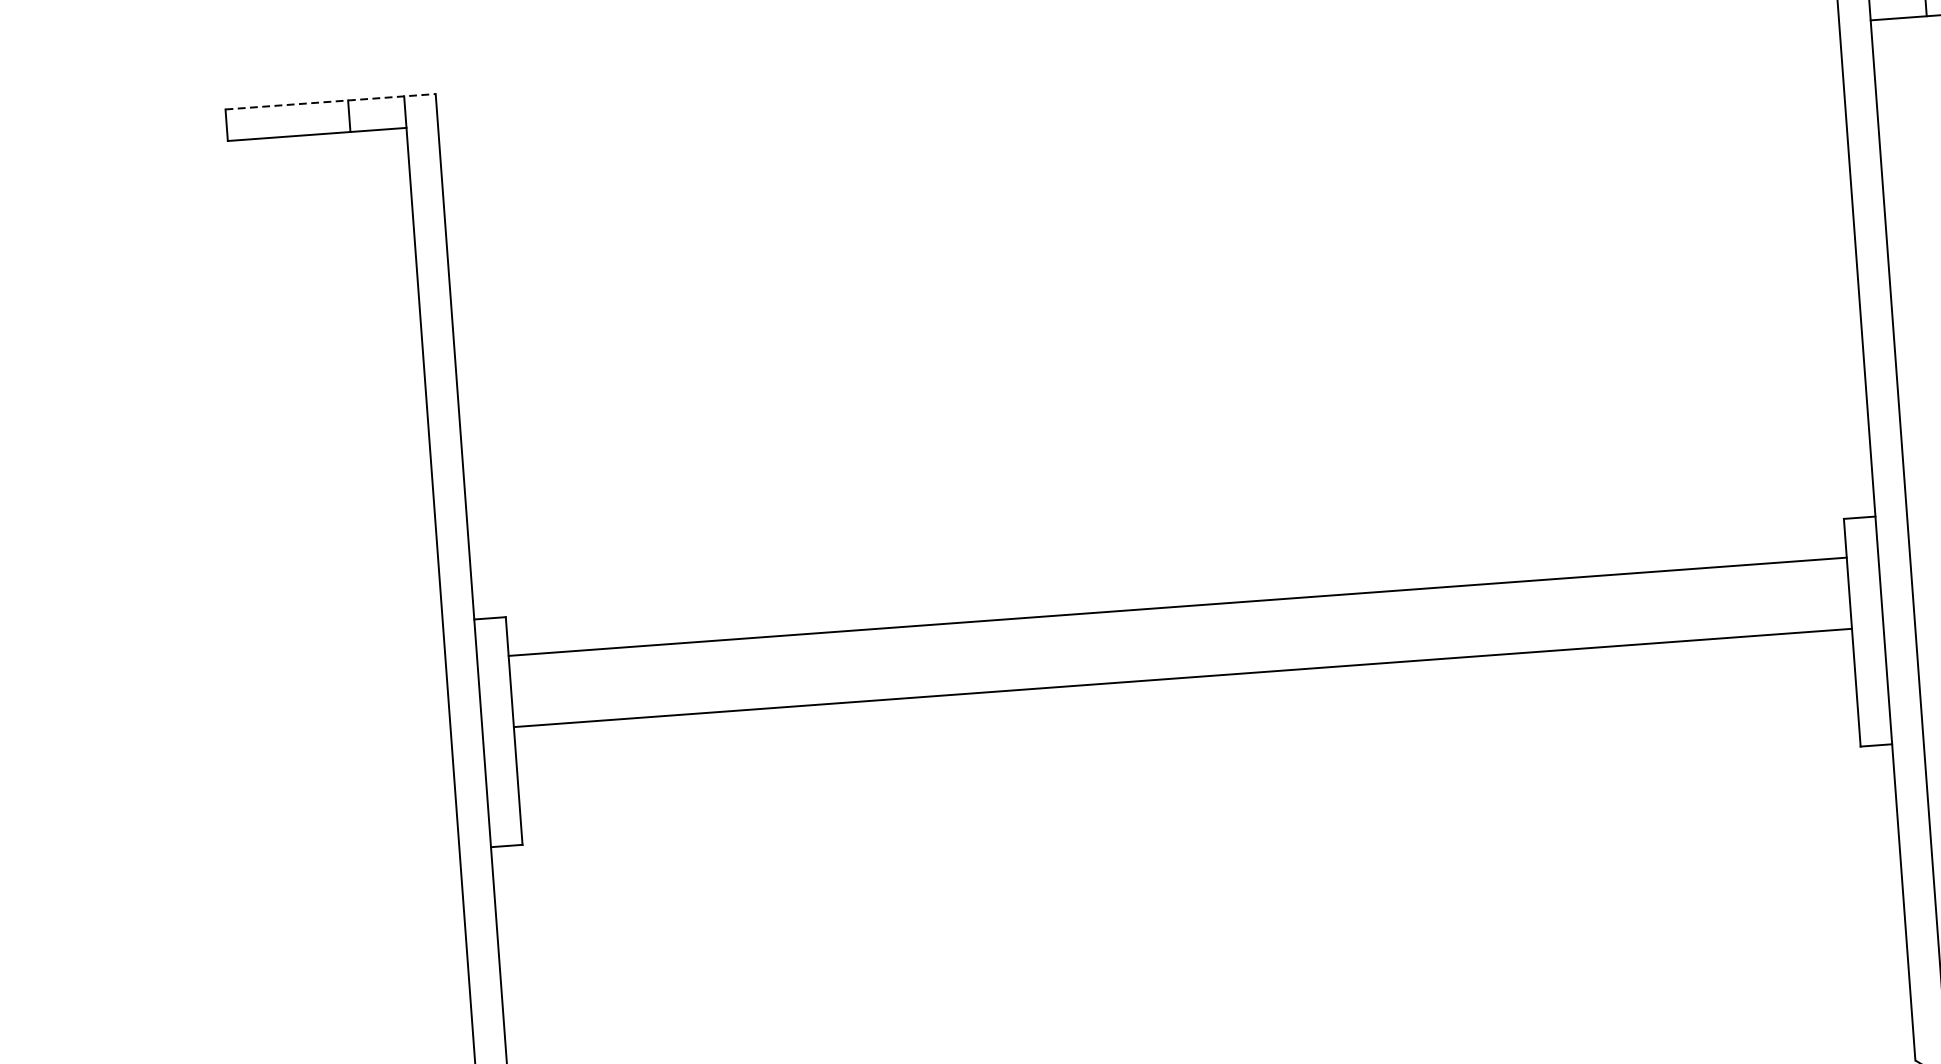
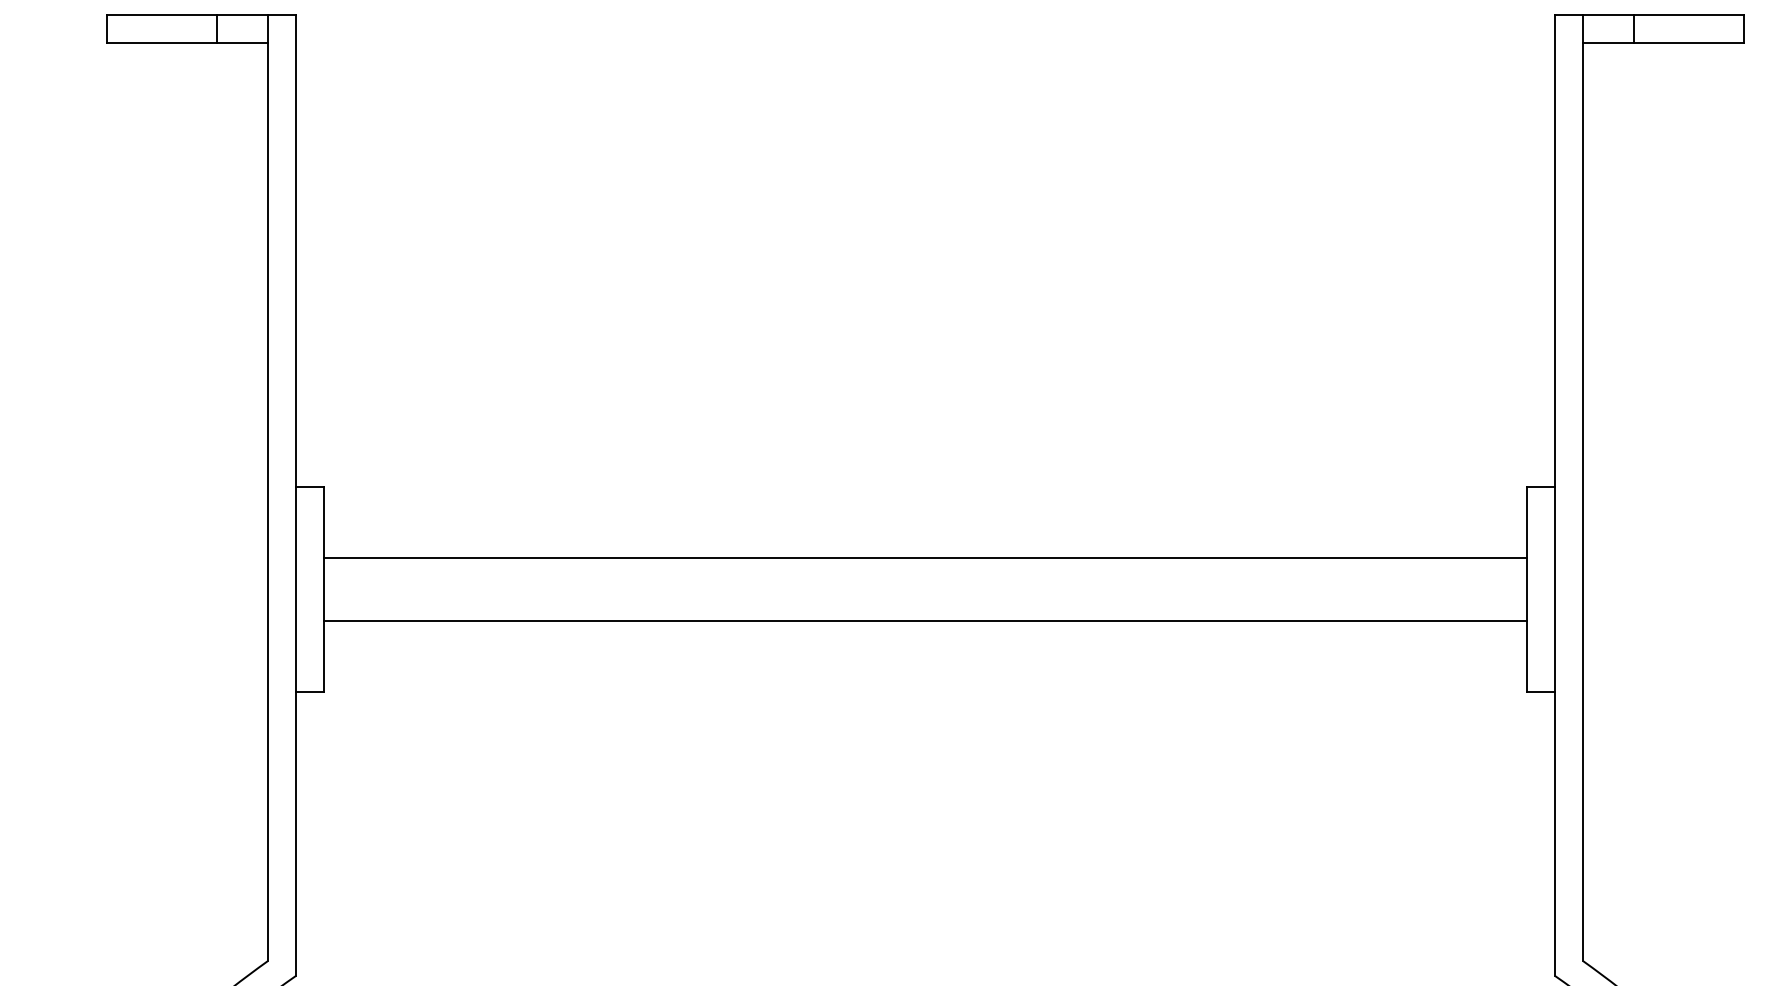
line: (331, 102) -> (202, 15), dashed -> solid
line: (1177, 607) -> (925, 558), moved
line: (1182, 677) -> (925, 620), moved

